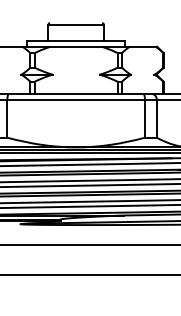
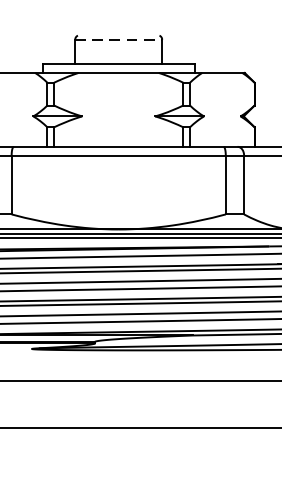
line: (76, 25) -> (119, 39), solid -> dashed

